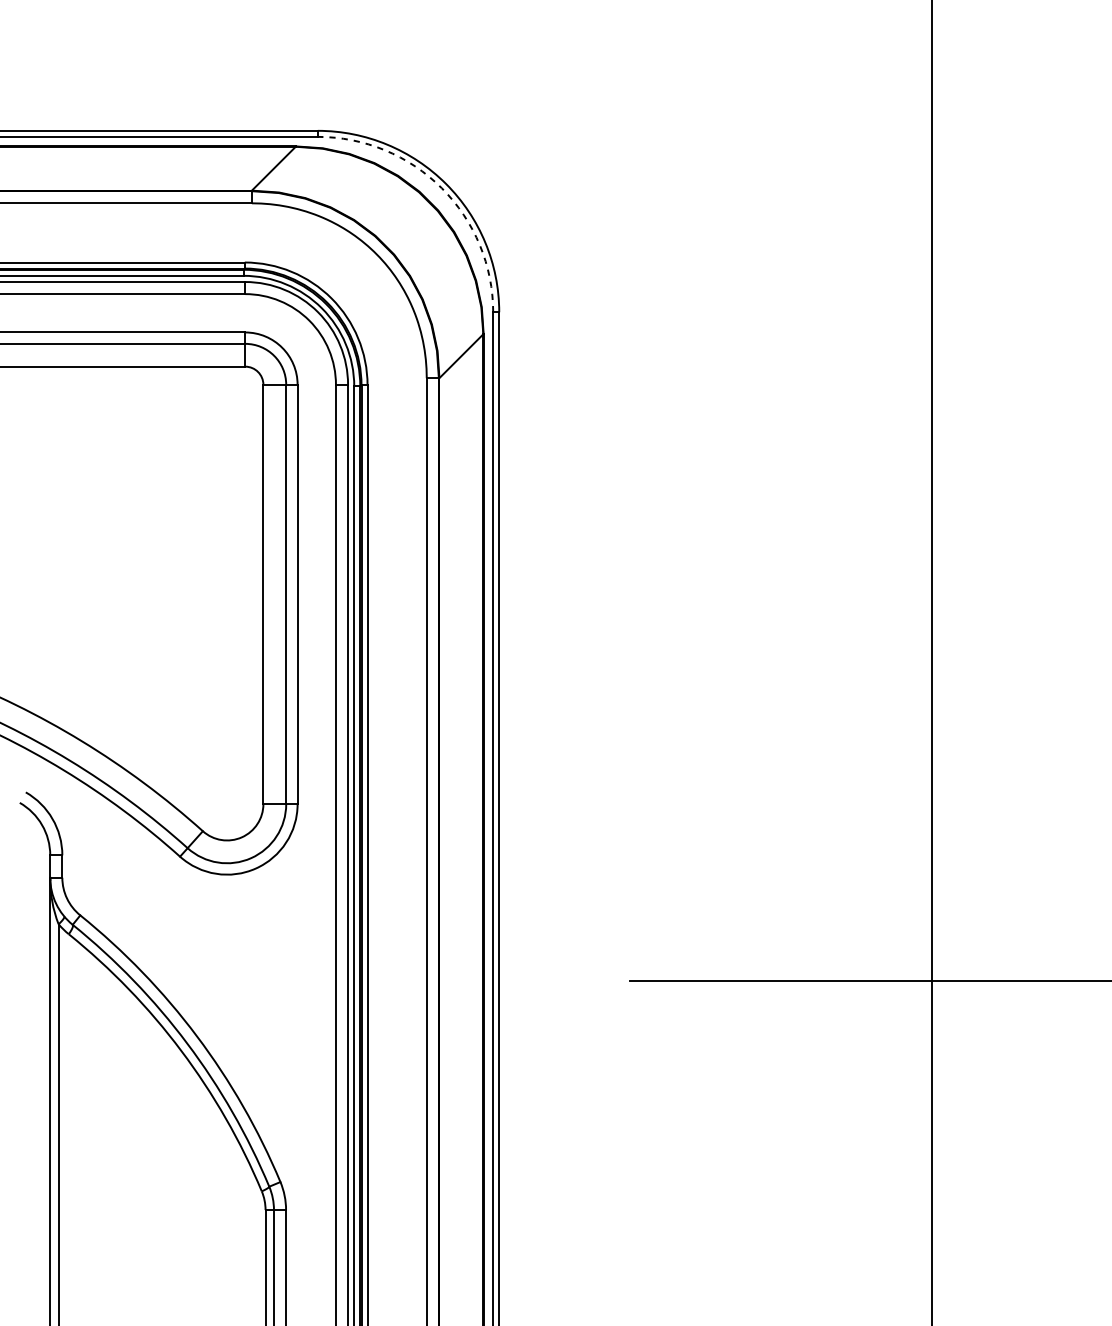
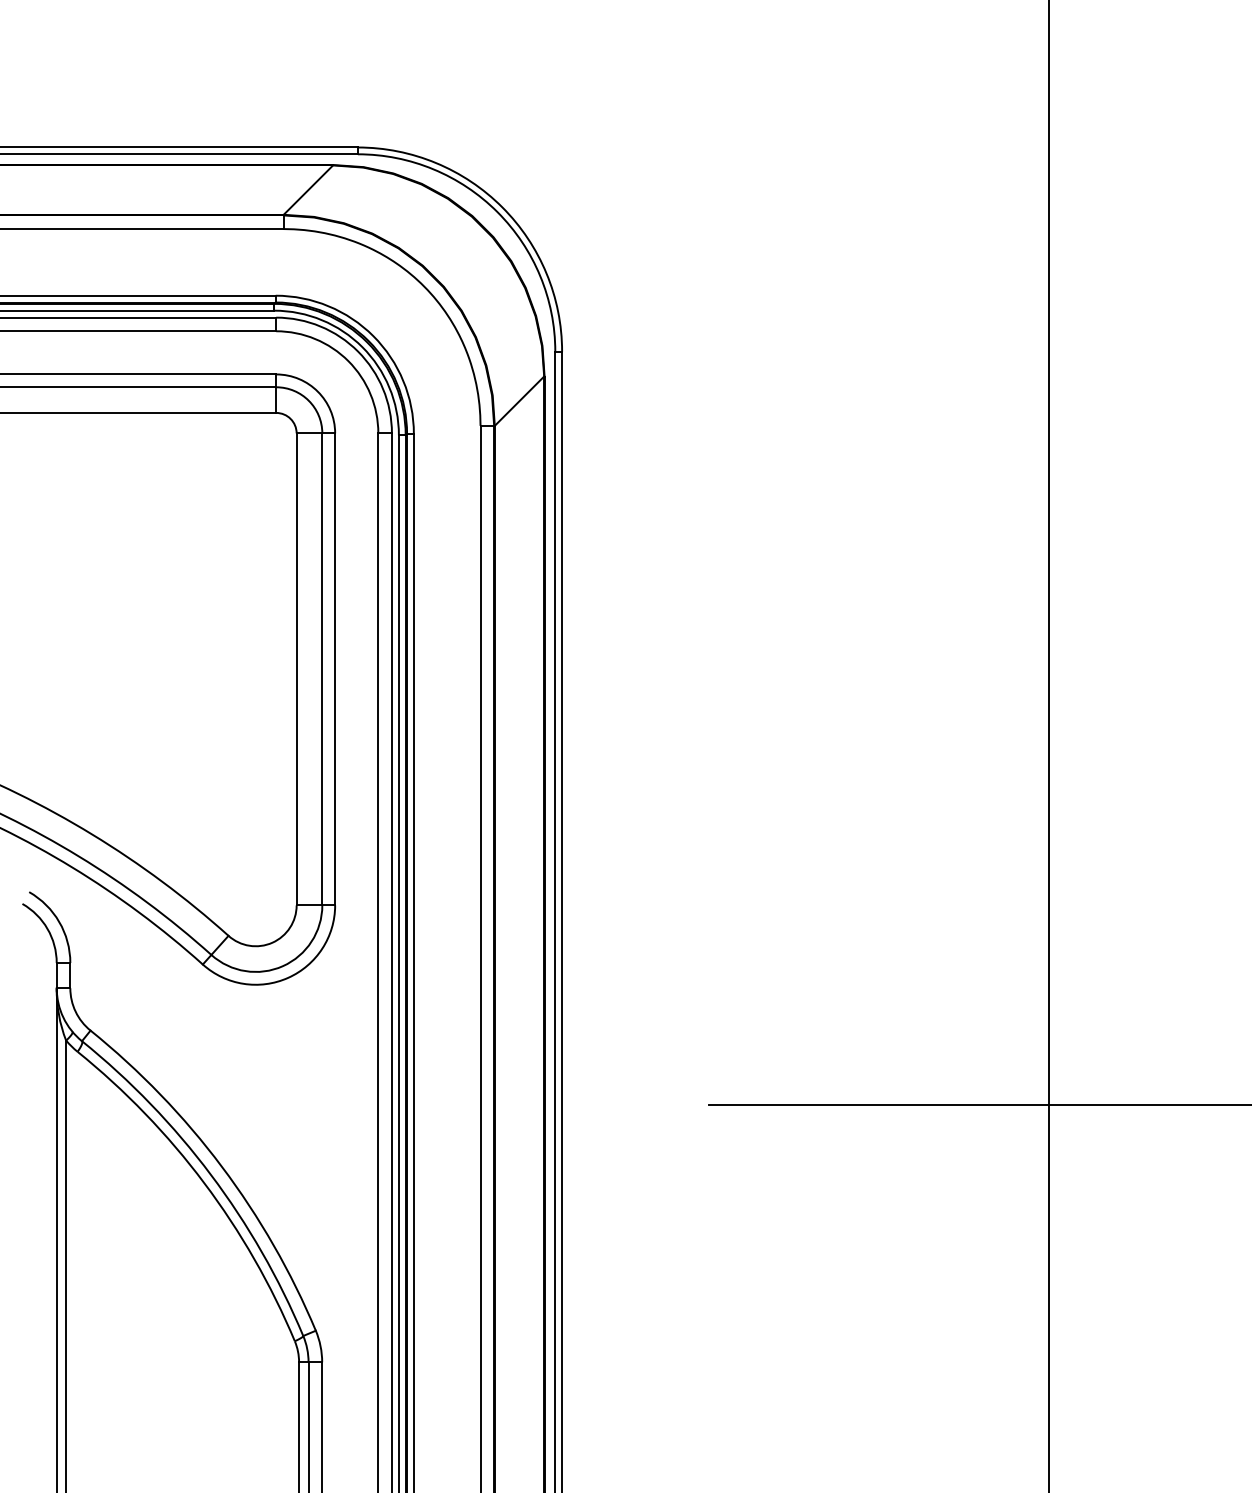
arc: (441, 188) -> (497, 212), dashed -> solid

